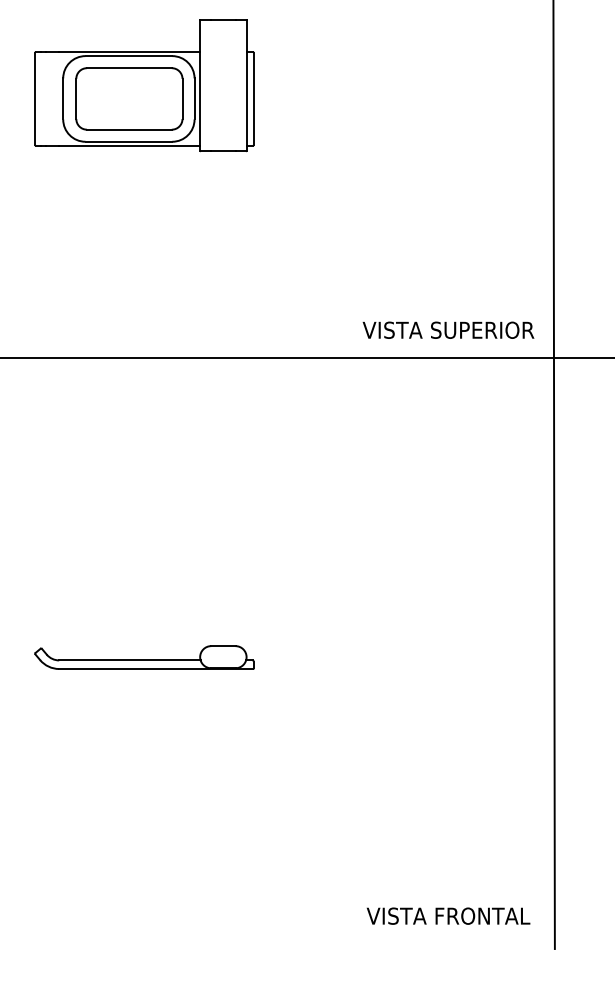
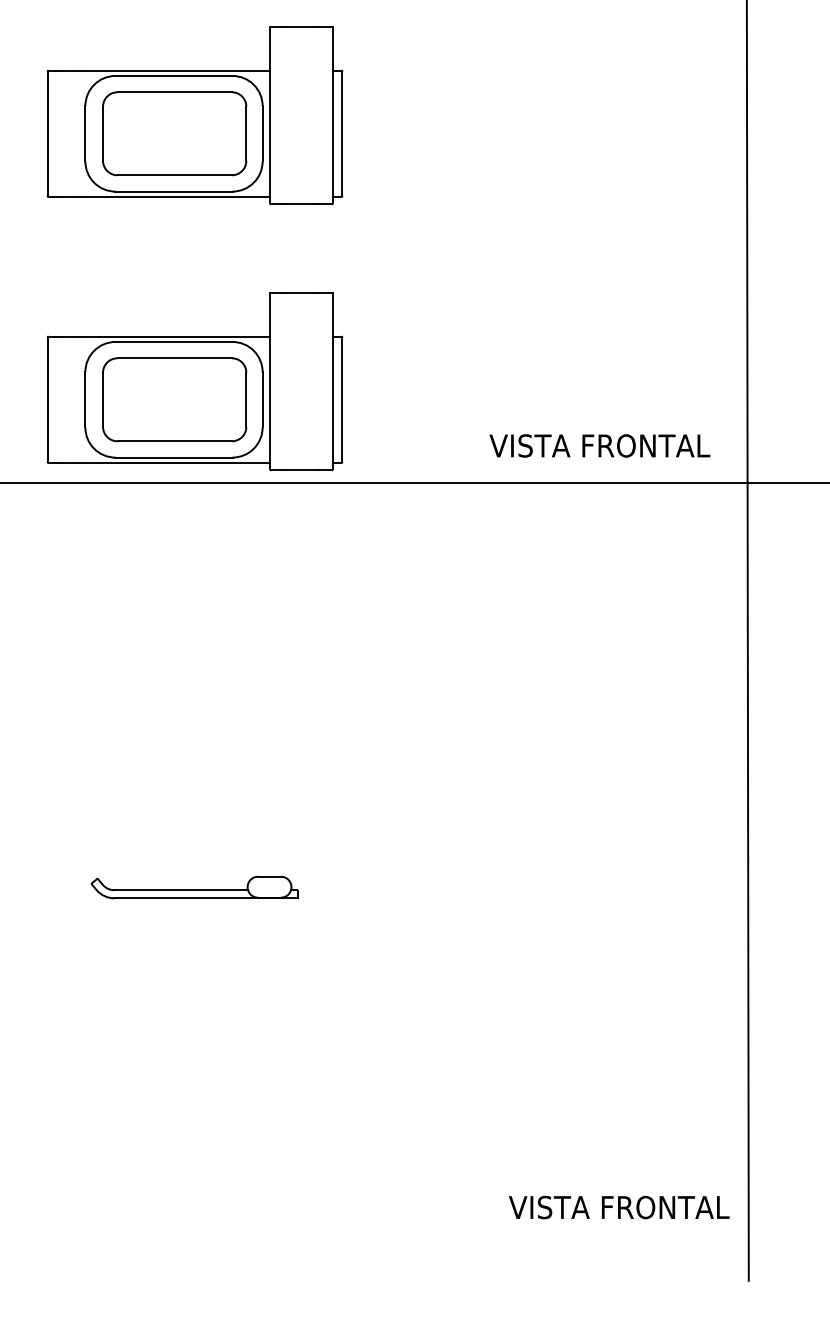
part: (144, 282) -> (194, 381), added
text: (482, 329) -> (650, 445), VISTA SUPERIOR -> VISTA FRONTAL
part: (144, 657) -> (194, 887), size x0.7
text: (448, 916) -> (619, 1207), moved

